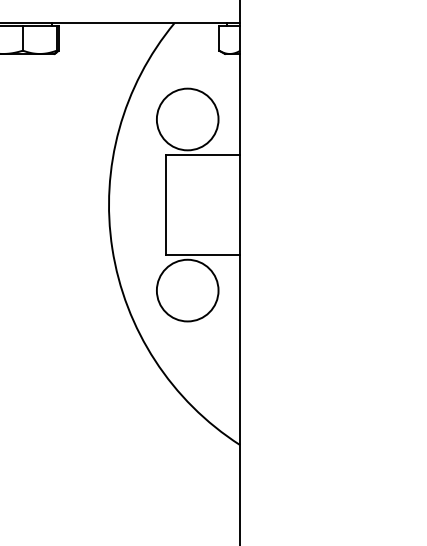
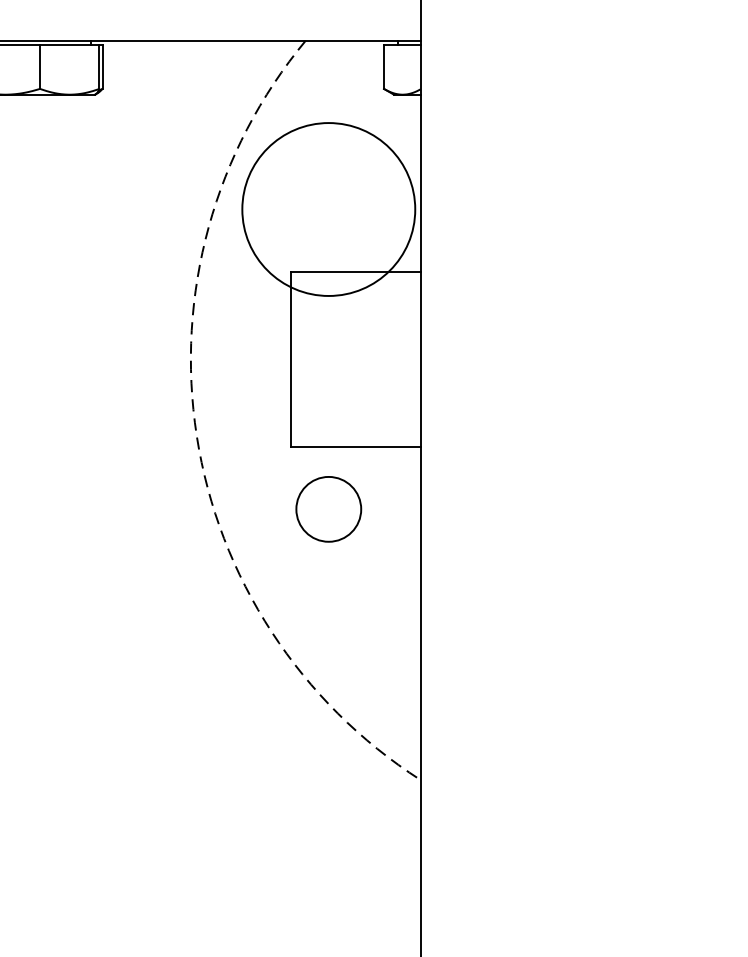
circle: (187, 119) -> (328, 209), size x1.6
arc: (112, 248) -> (196, 435), solid -> dashed
circle: (187, 290) -> (328, 509), size x0.6

